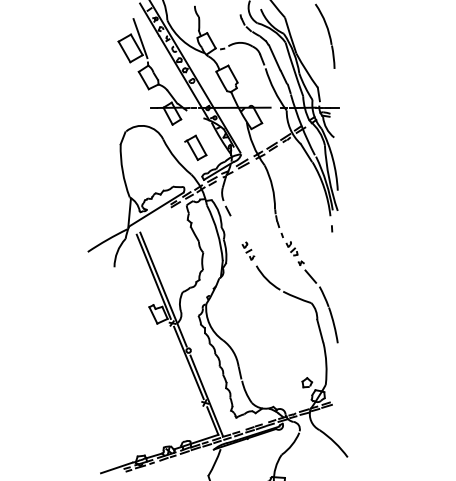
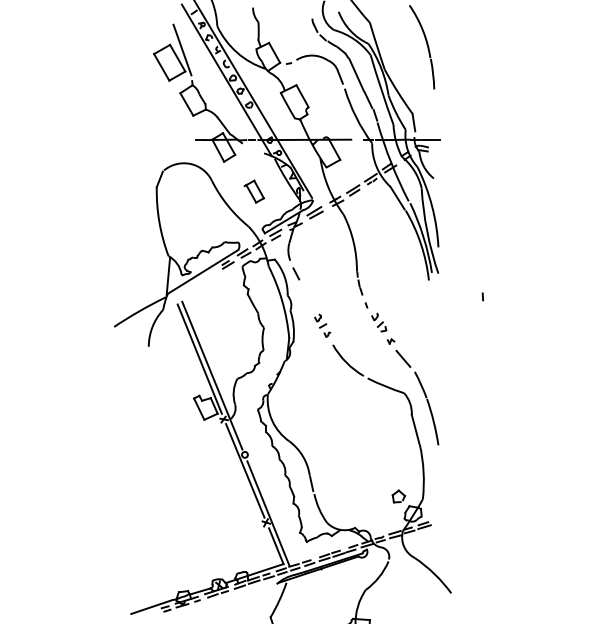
part: (195, 147) -> (253, 191), size x0.7
line: (332, 228) -> (483, 296), moved

